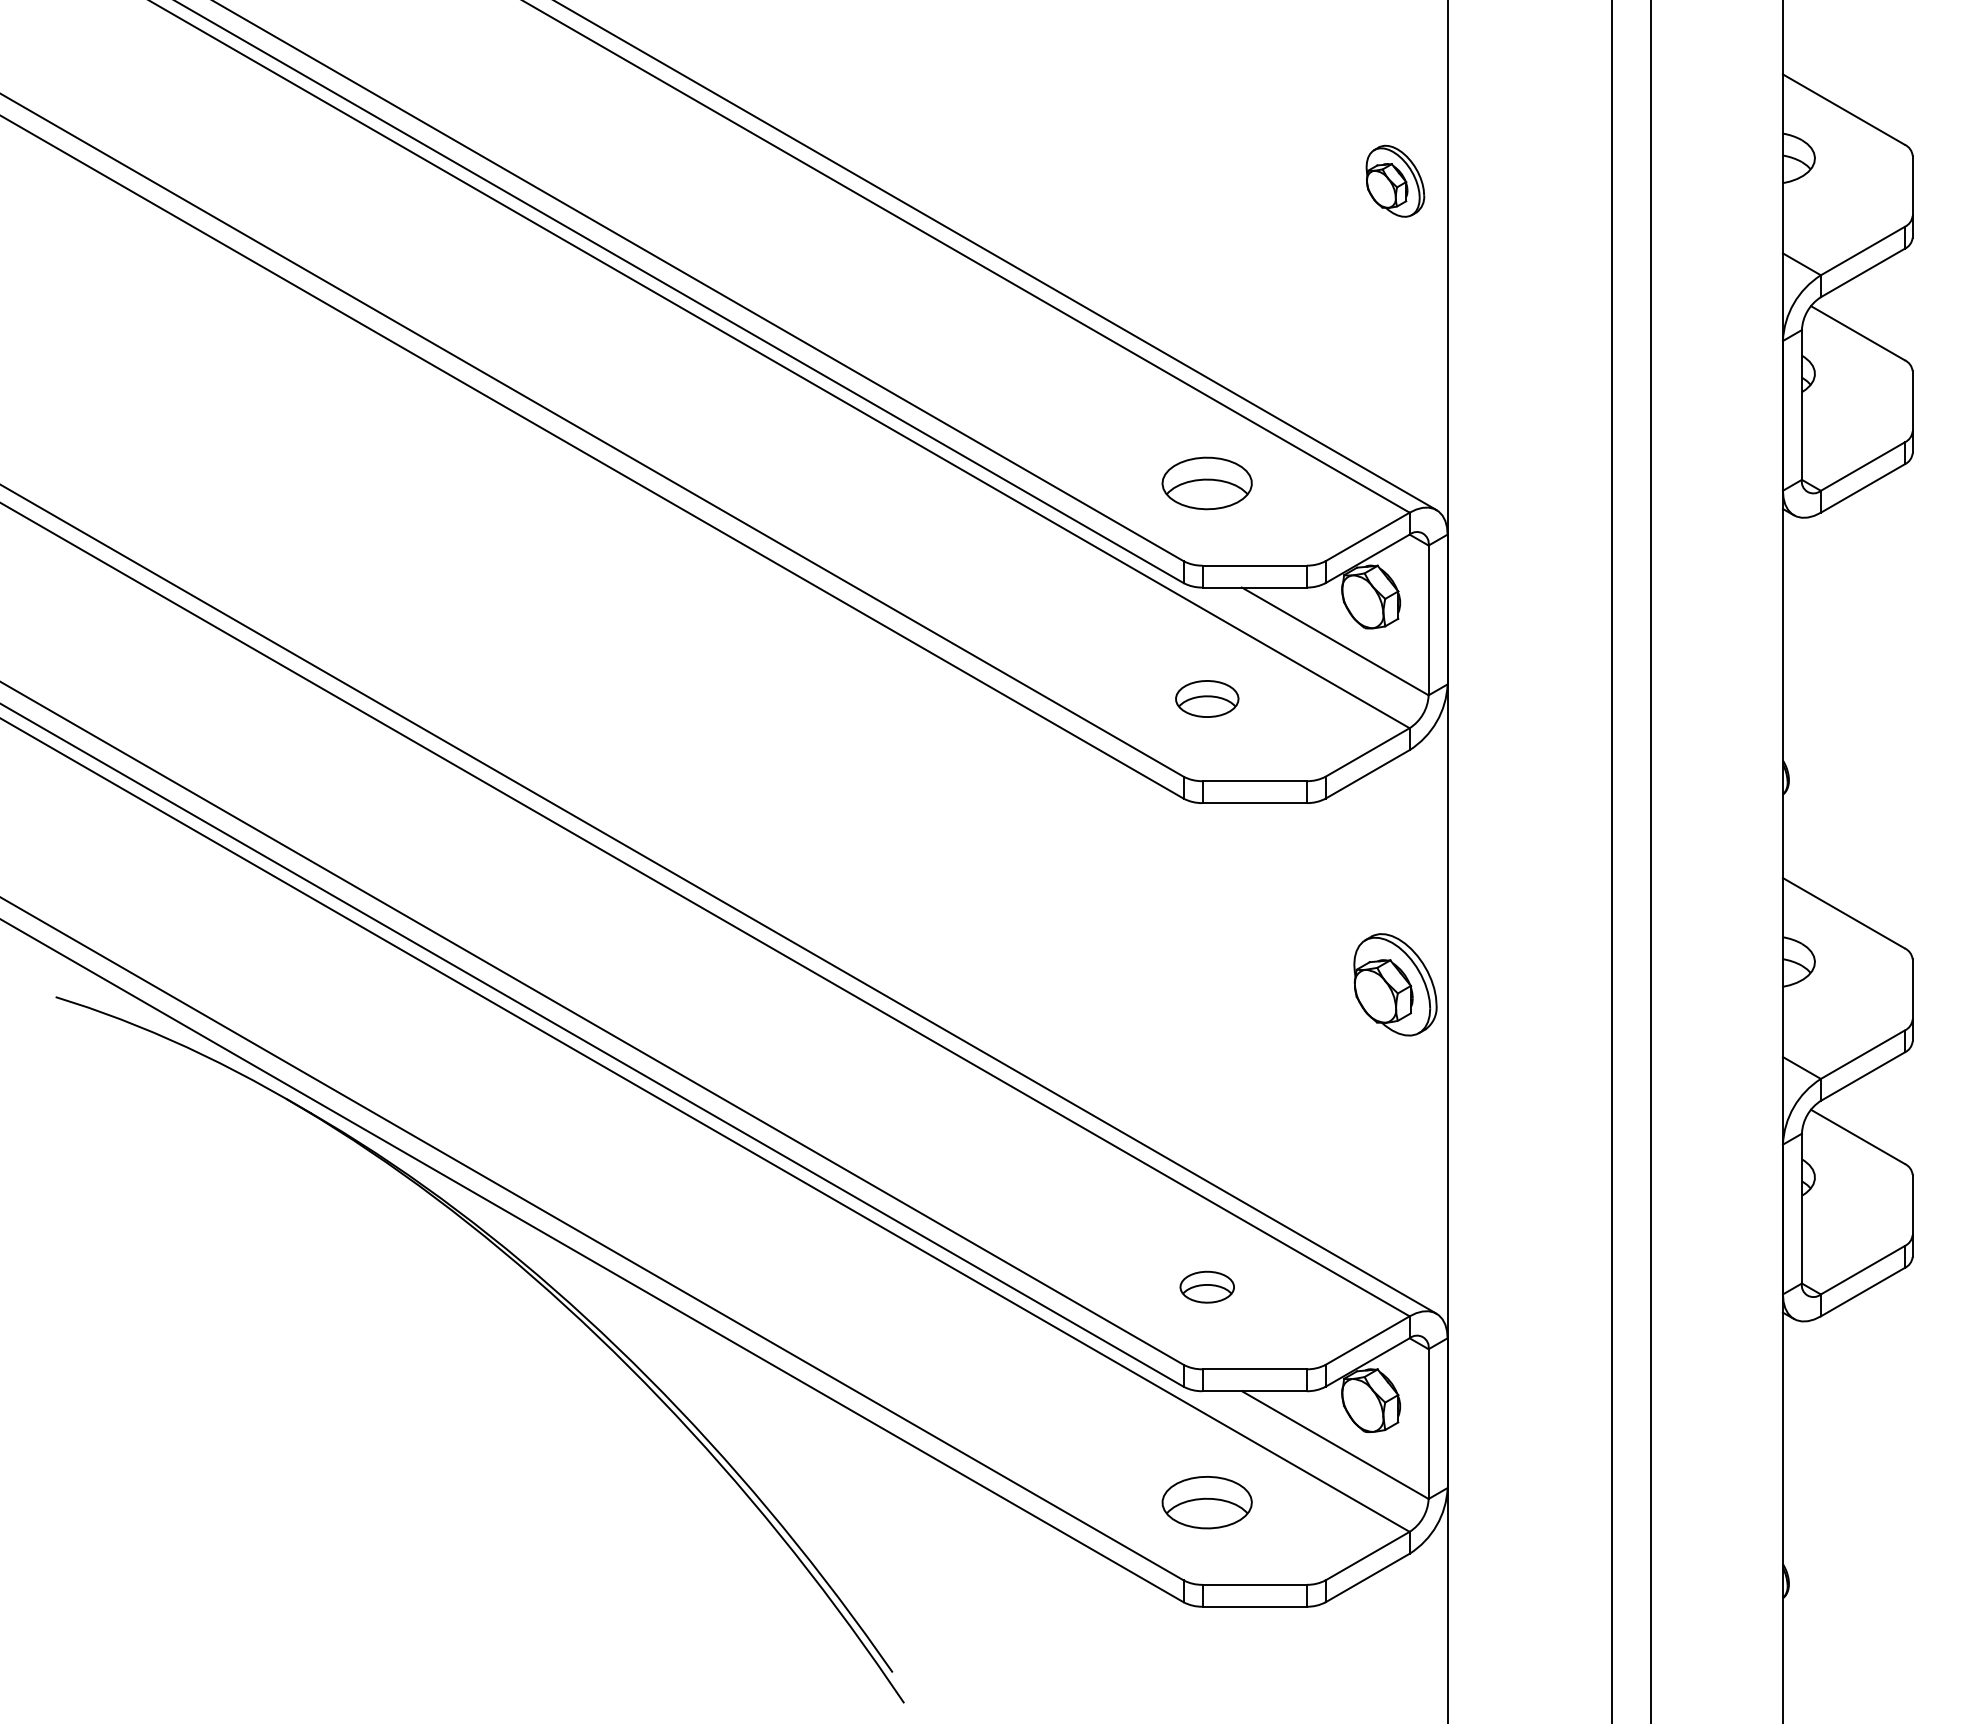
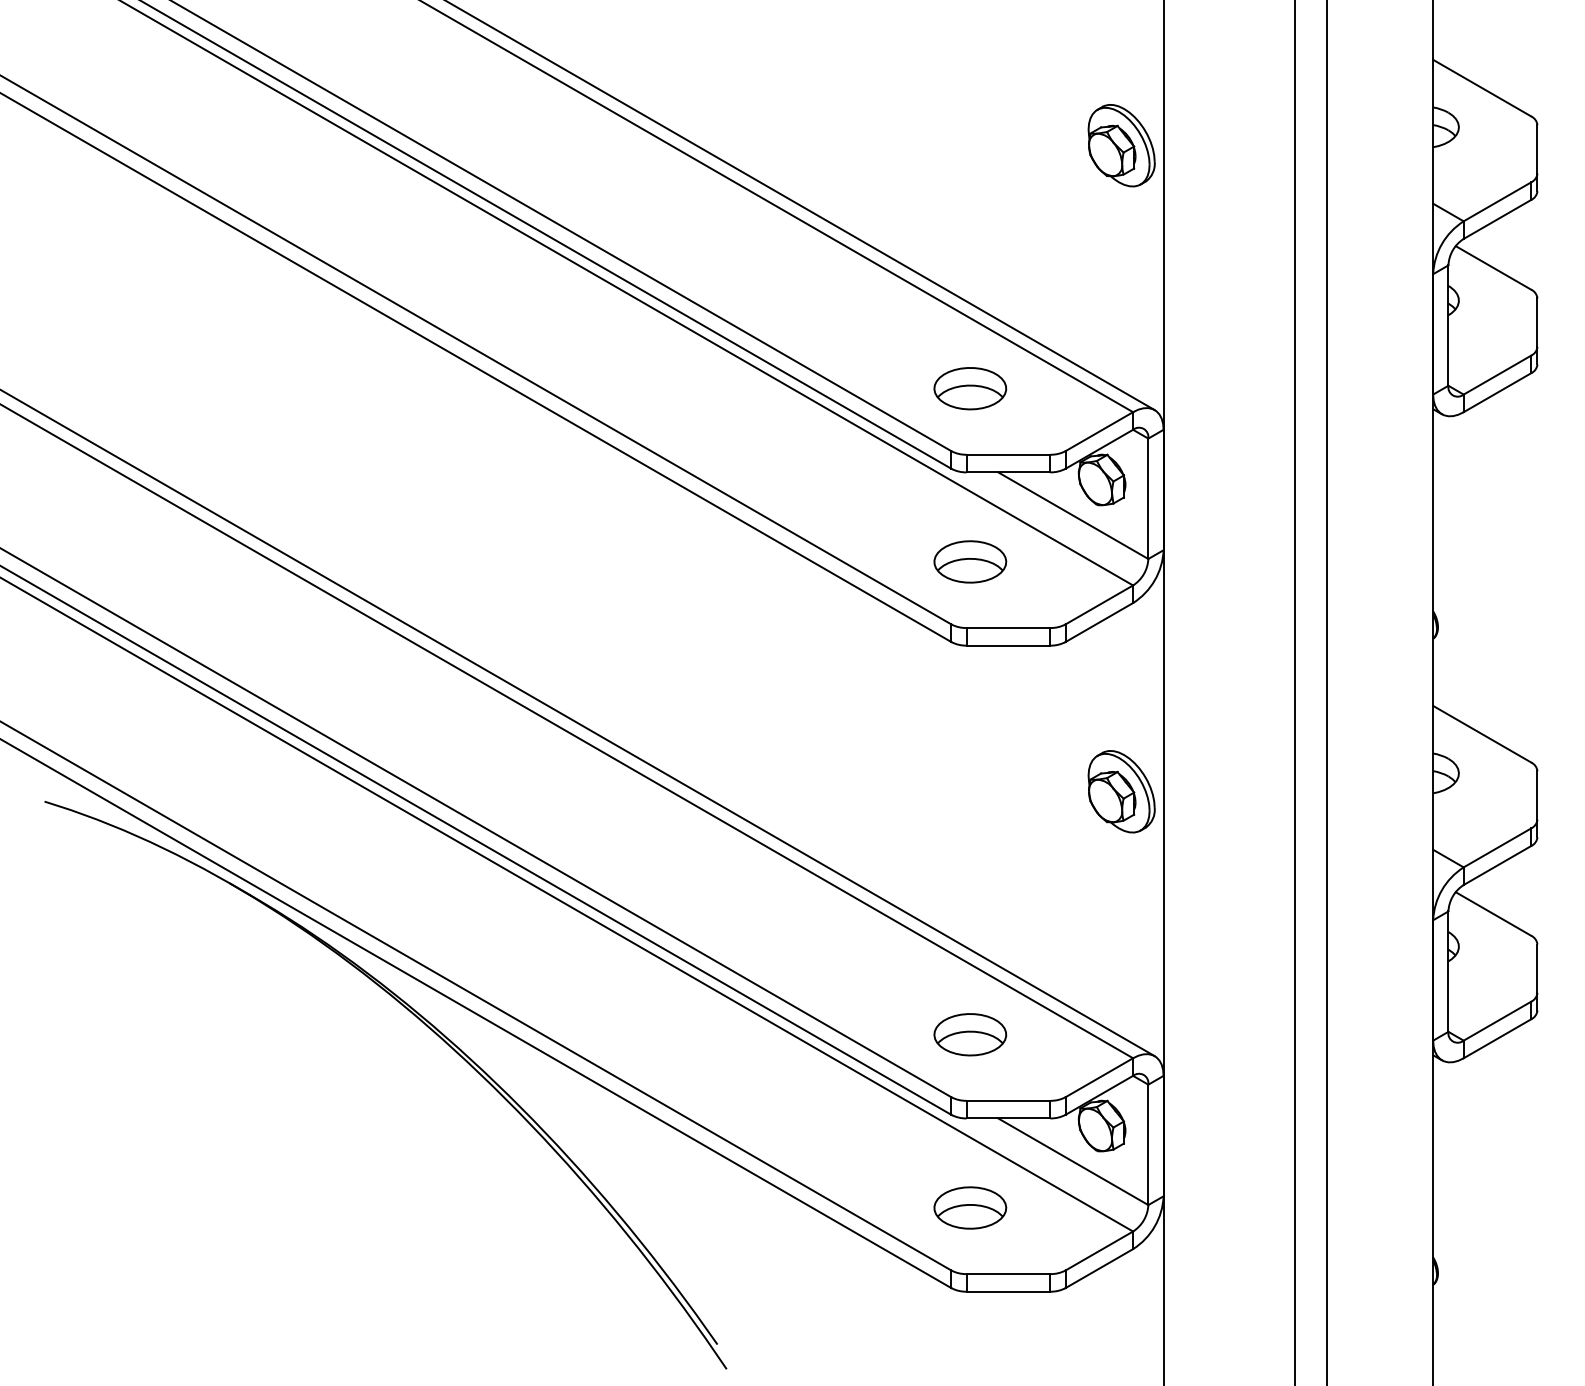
part: (1395, 180) -> (1121, 145), size x1.43
part: (1207, 698) -> (970, 561), size x1.43
part: (1207, 1286) -> (970, 1034), size x1.67

